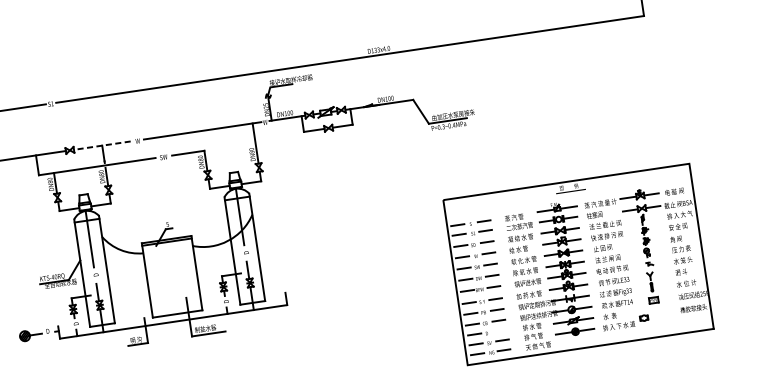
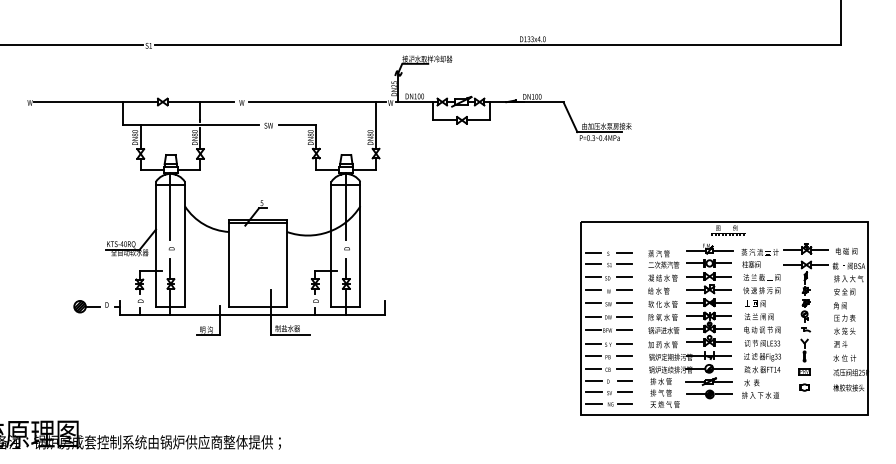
line: (102, 146) -> (200, 102), dashed -> solid
line: (570, 193) -> (727, 235), added
part: (644, 318) -> (804, 387), moved
line: (500, 330) -> (624, 380), added

